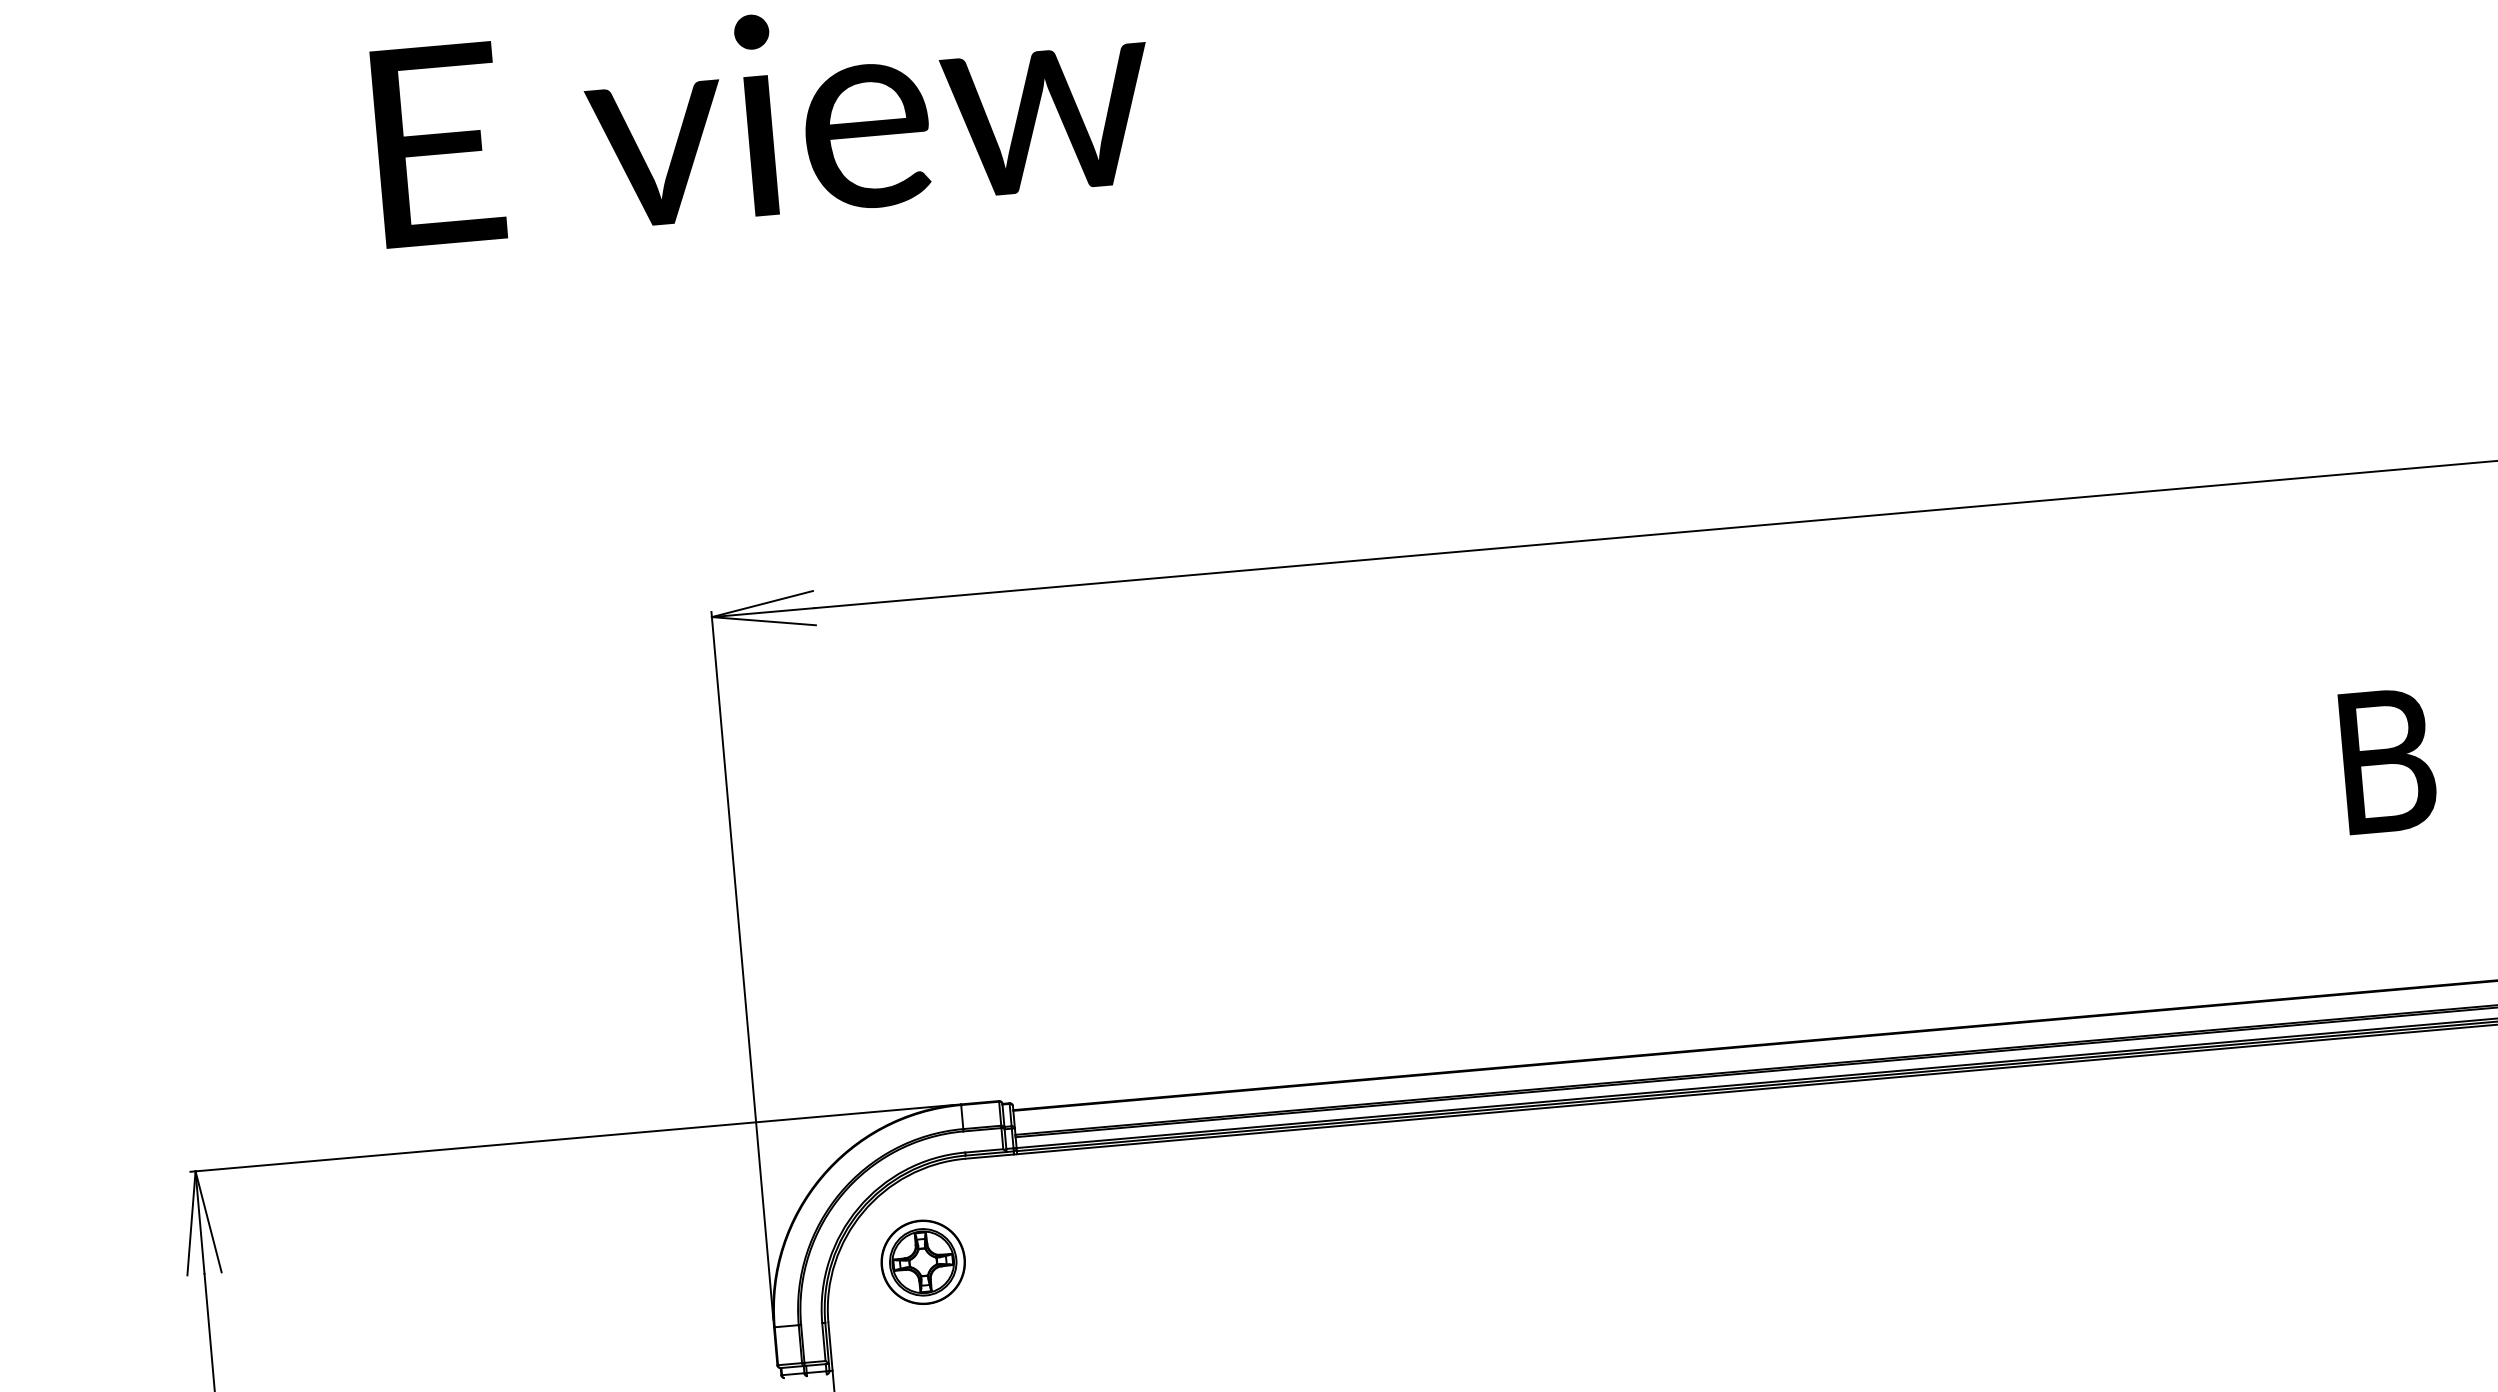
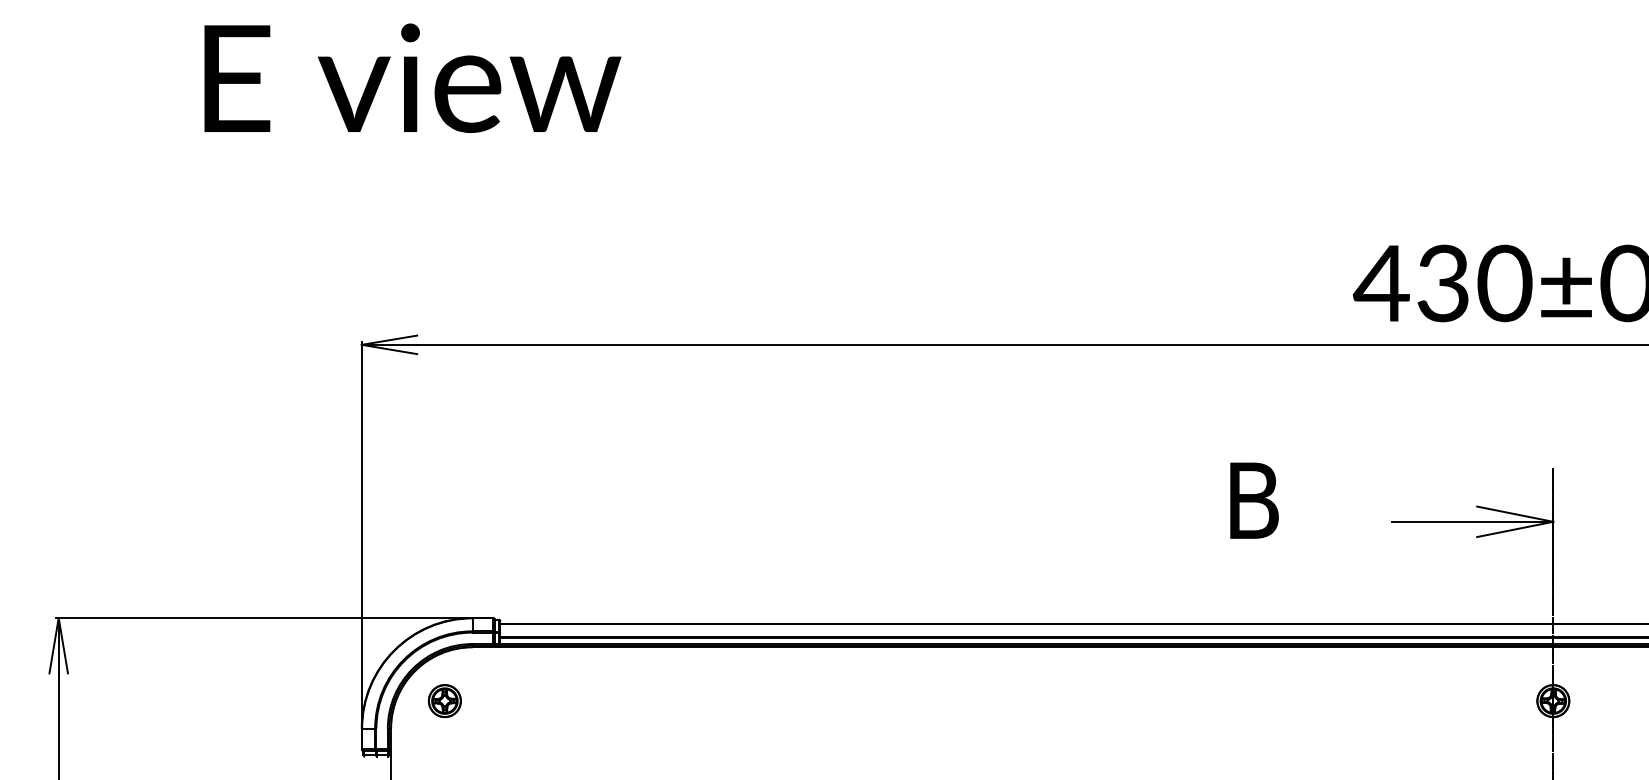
part: (922, 1263) -> (444, 701), size x0.71

